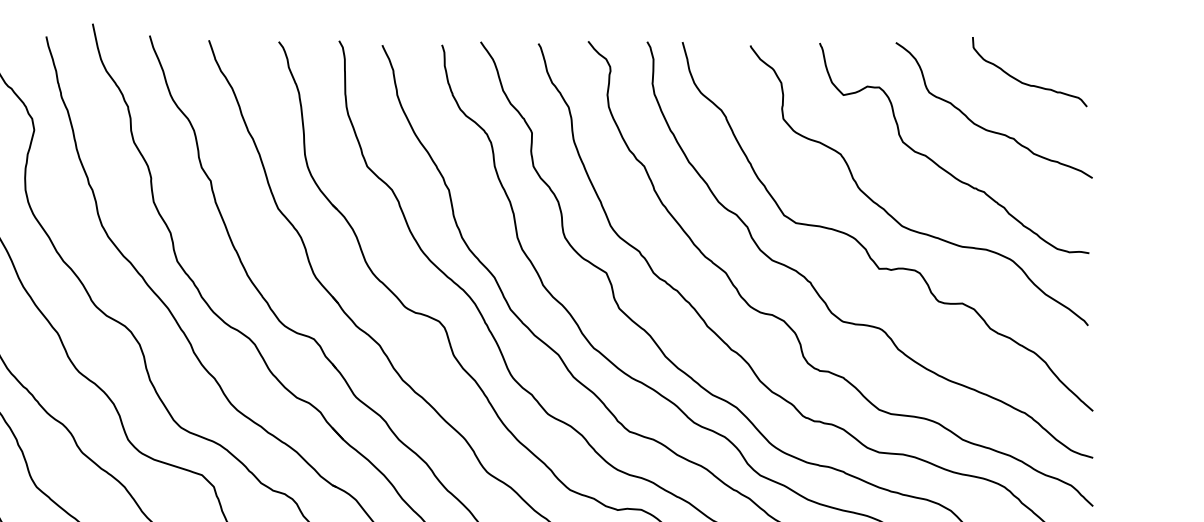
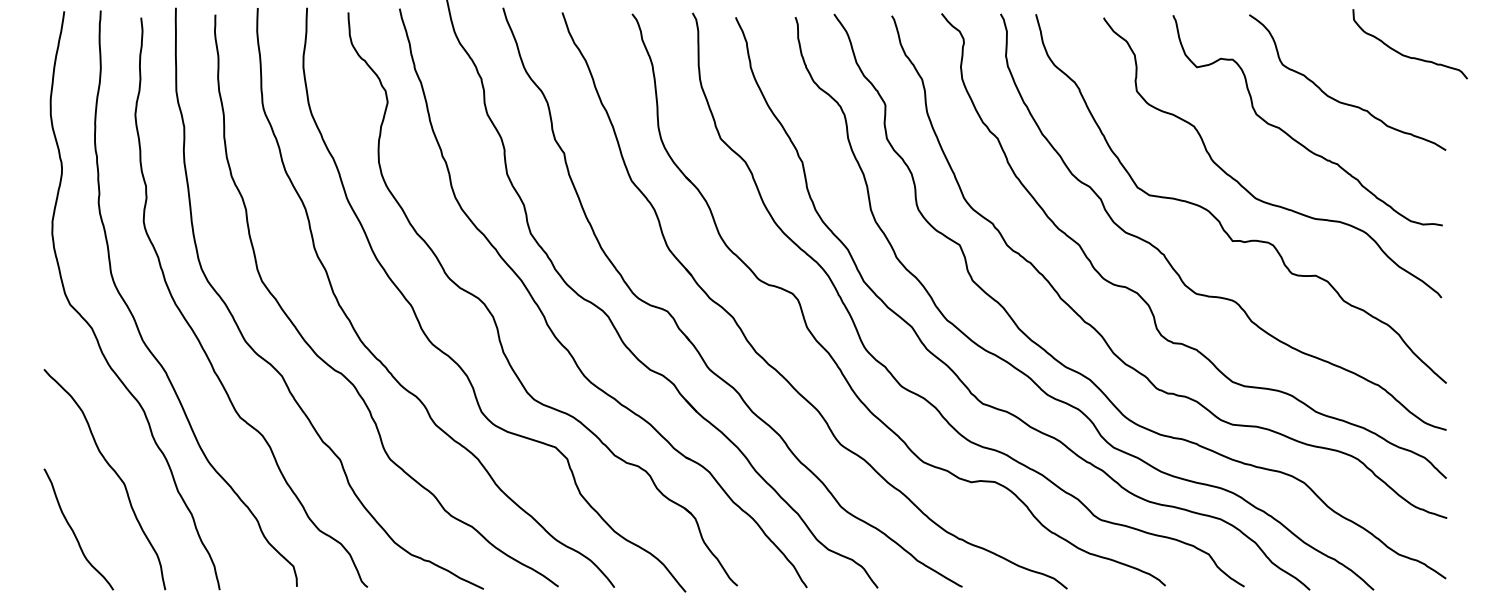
curve: (1024, 82) -> (1404, 54), moved

